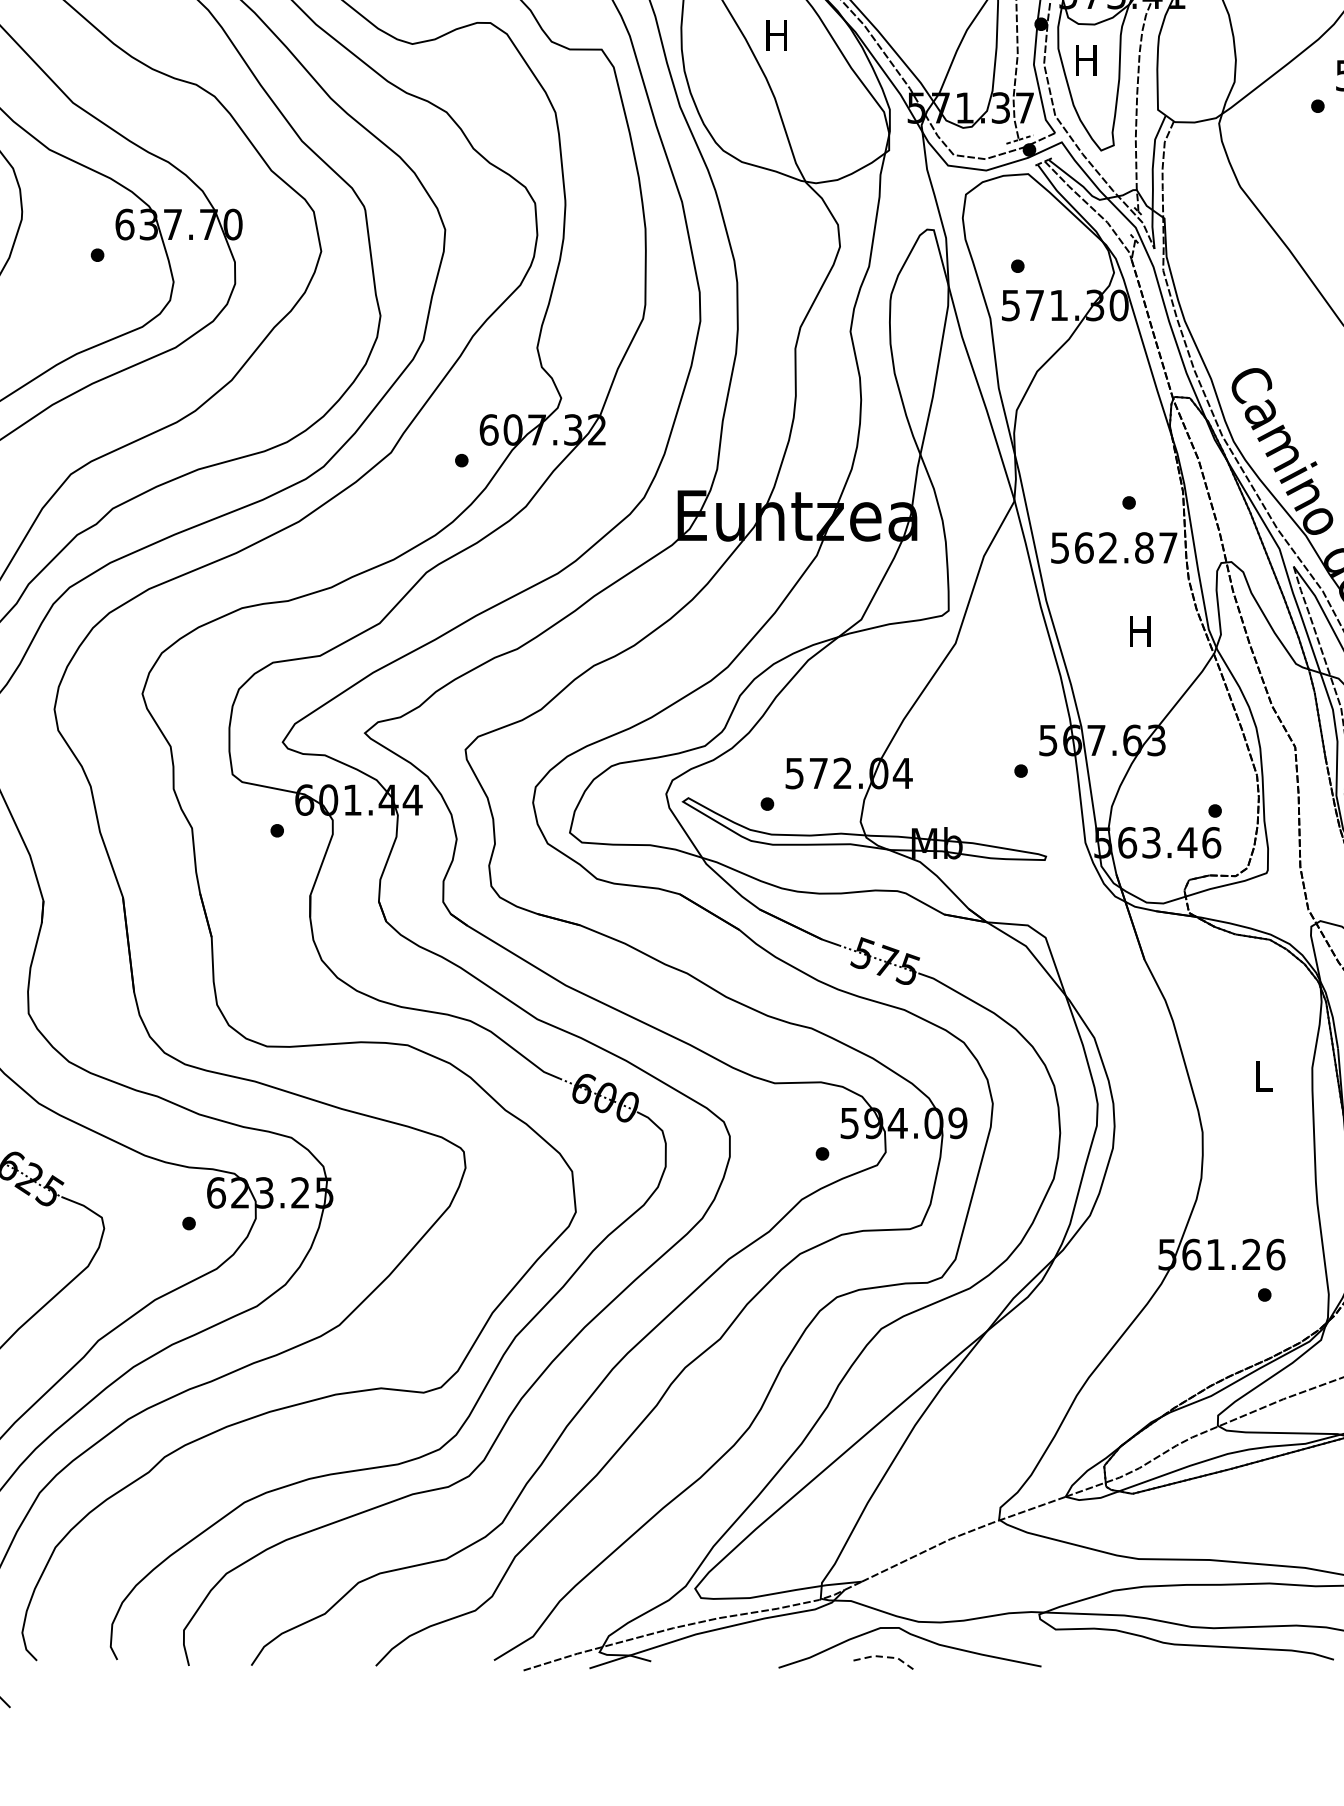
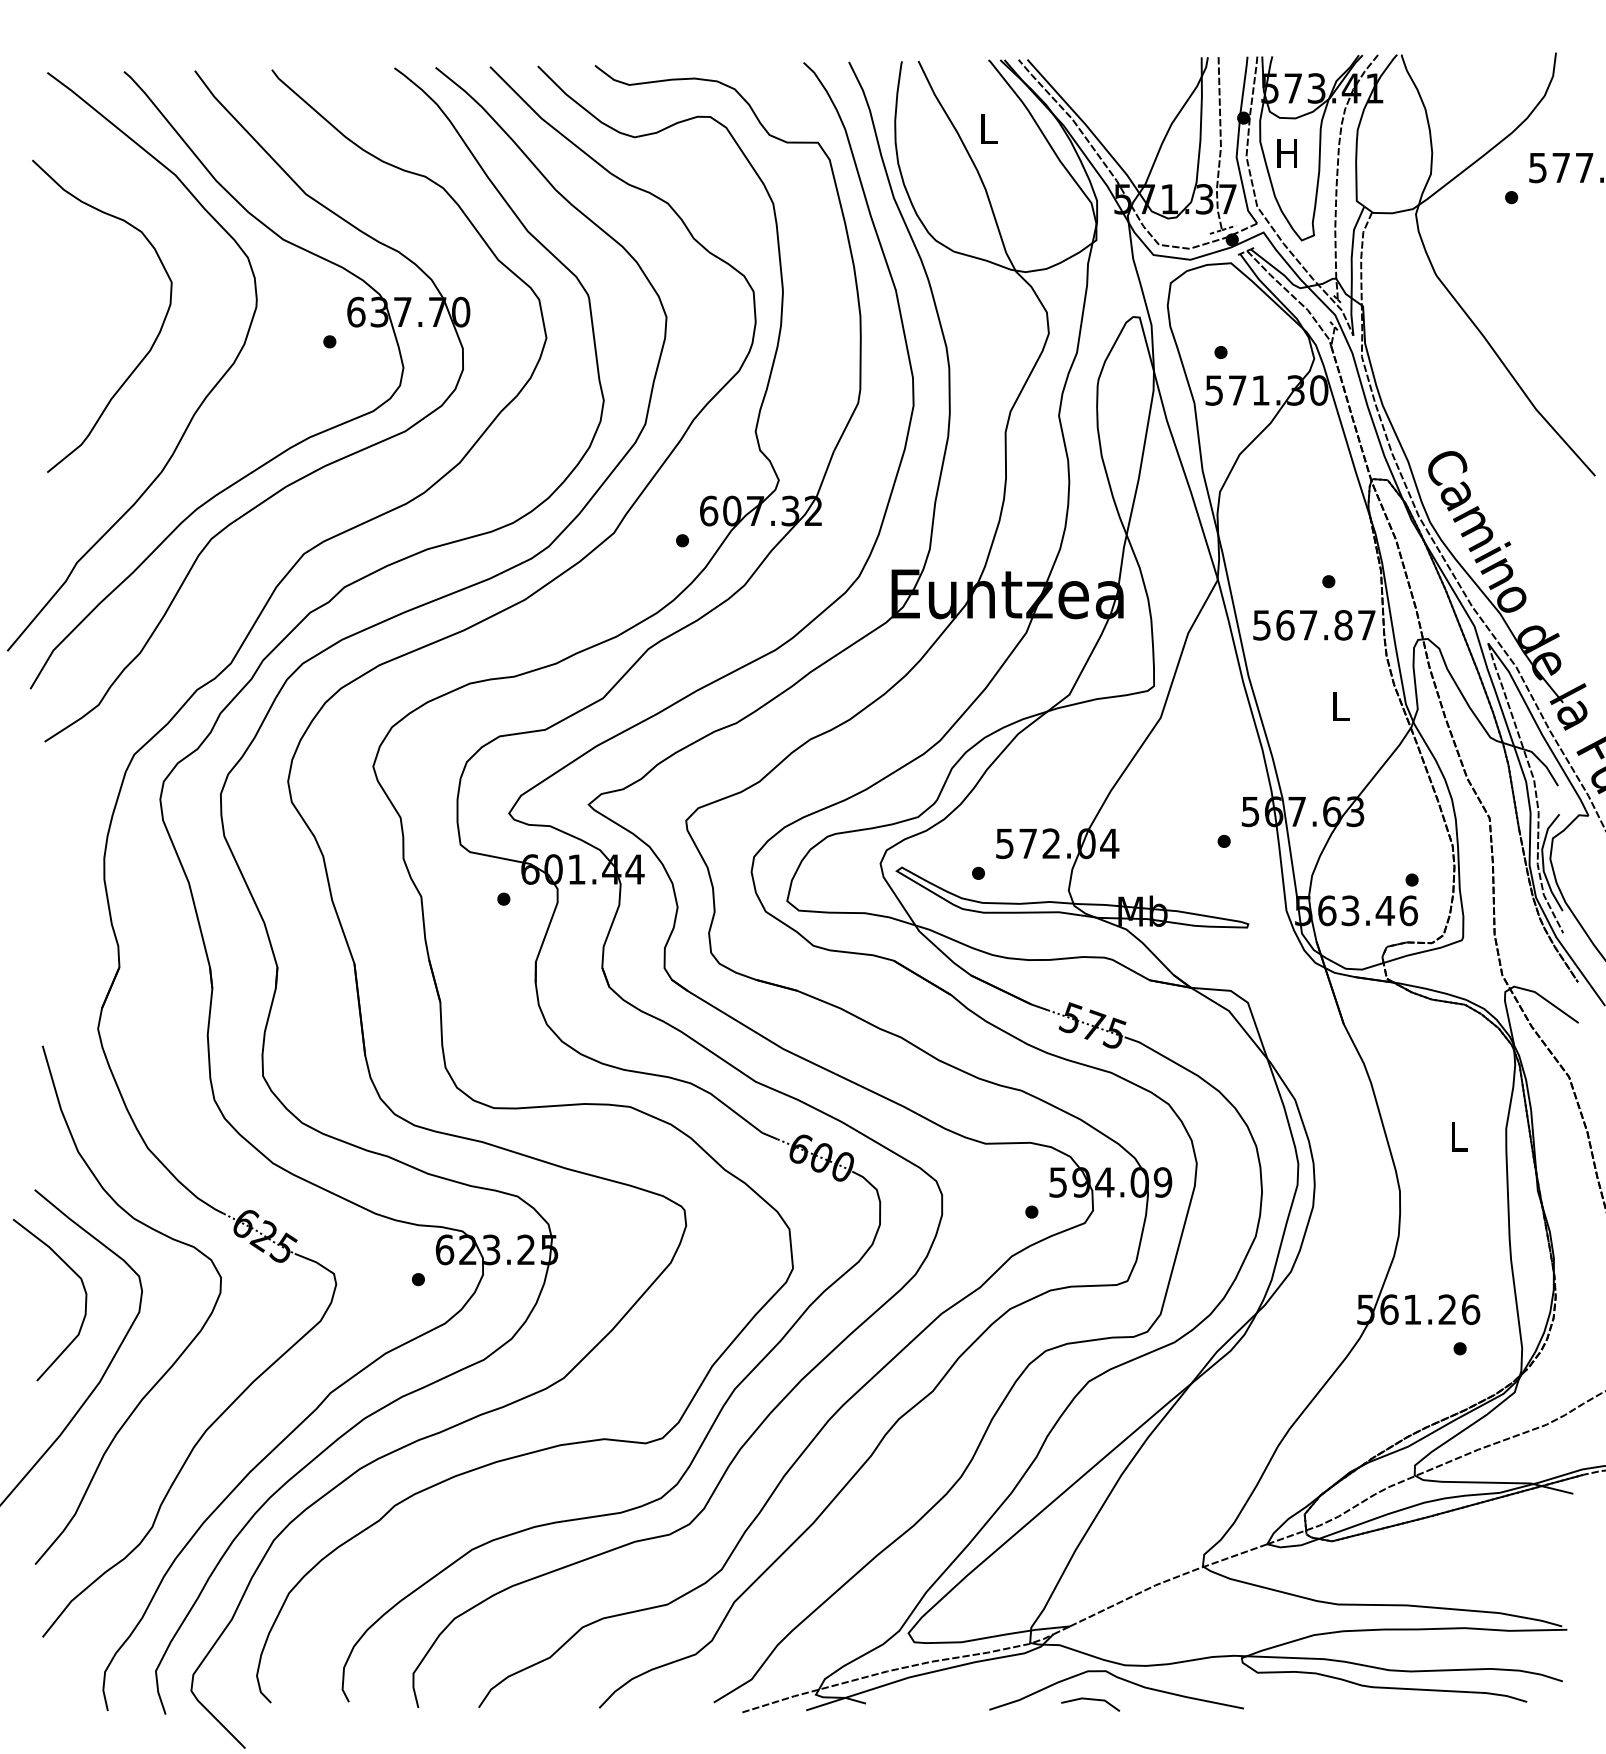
text: (776, 34) -> (987, 128), H -> L
text: (1108, 548) -> (1308, 625), 562.87 -> 567.87
text: (1140, 631) -> (1339, 706), H -> L
line: (884, 1657) -> (1091, 1699), dashed -> solid

